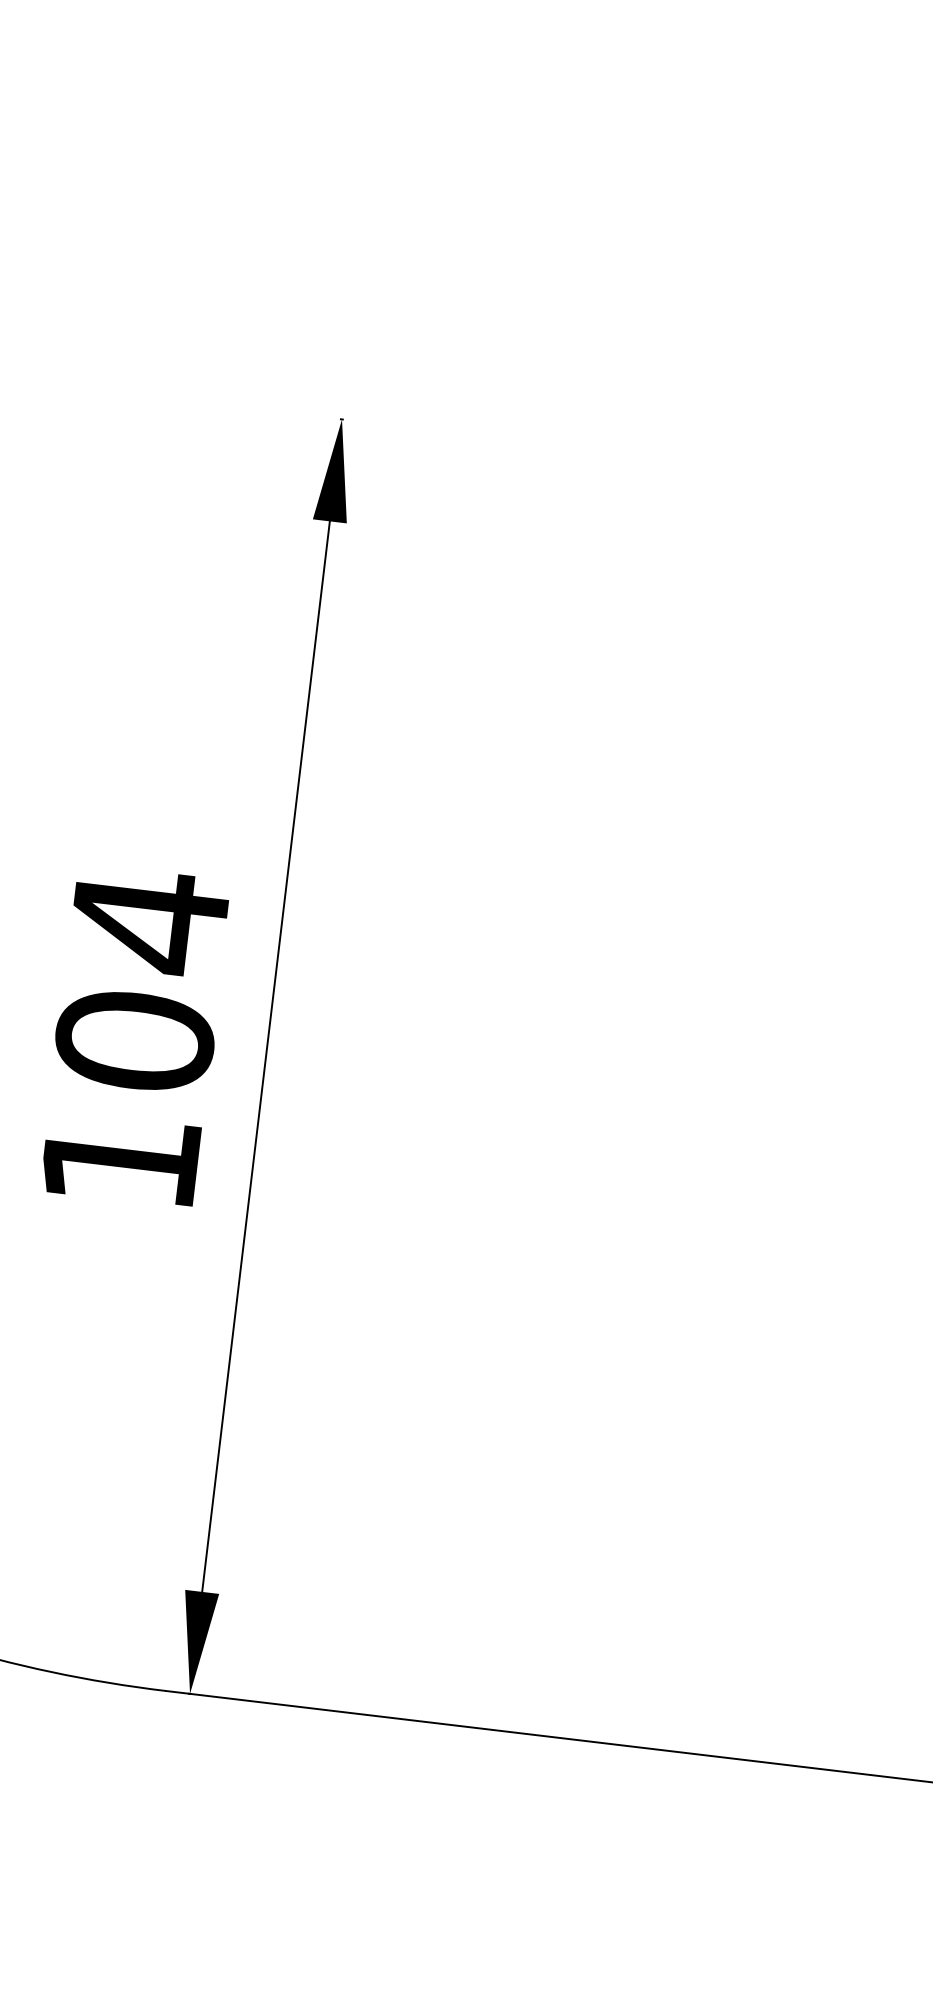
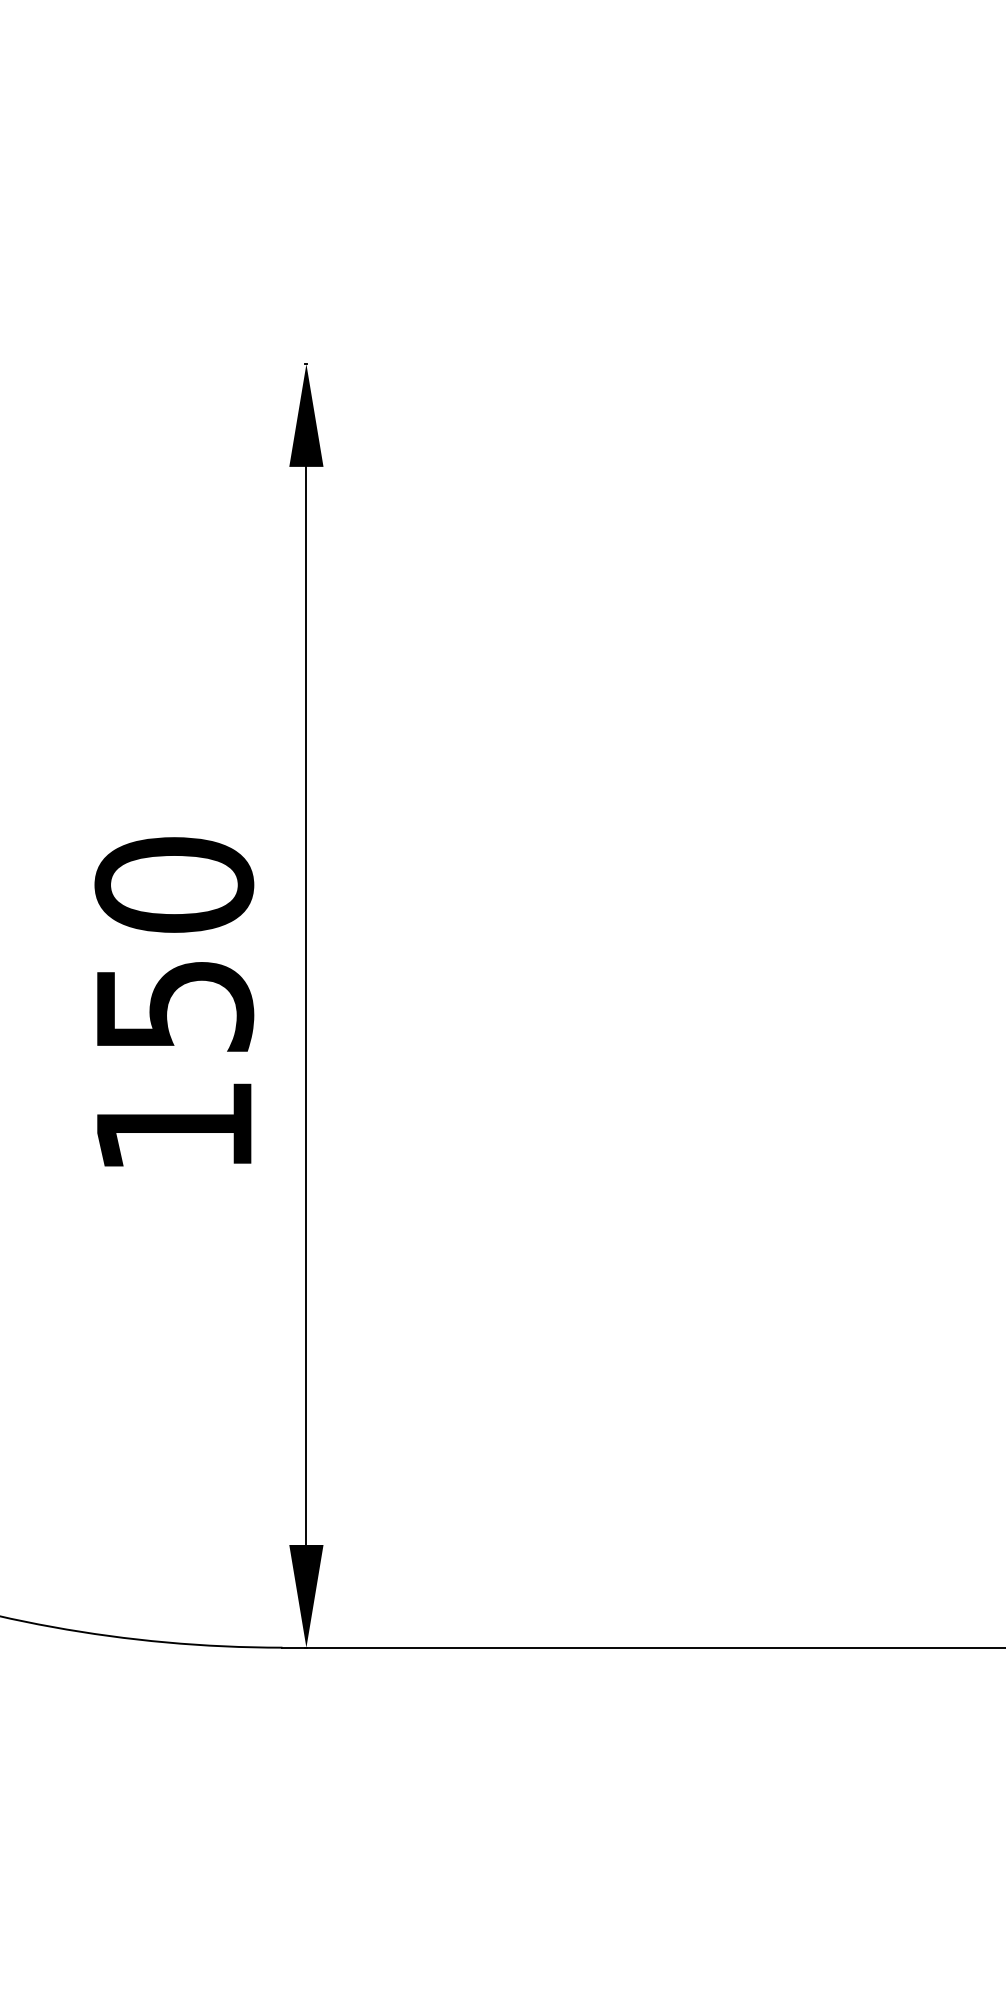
text: (142, 980) -> (174, 944), 104 -> 150

